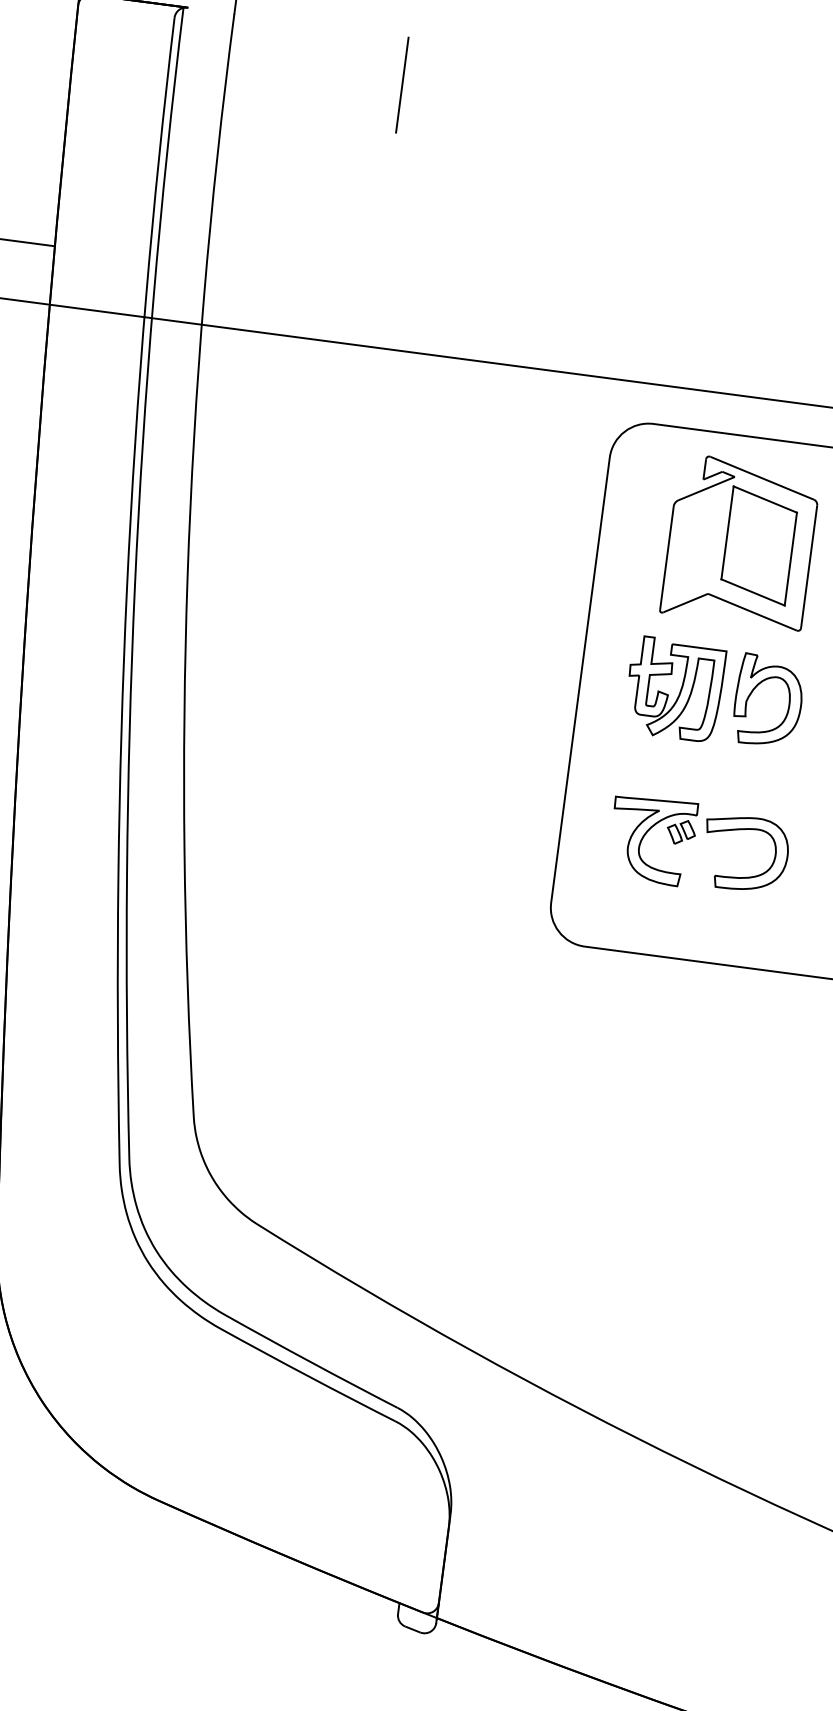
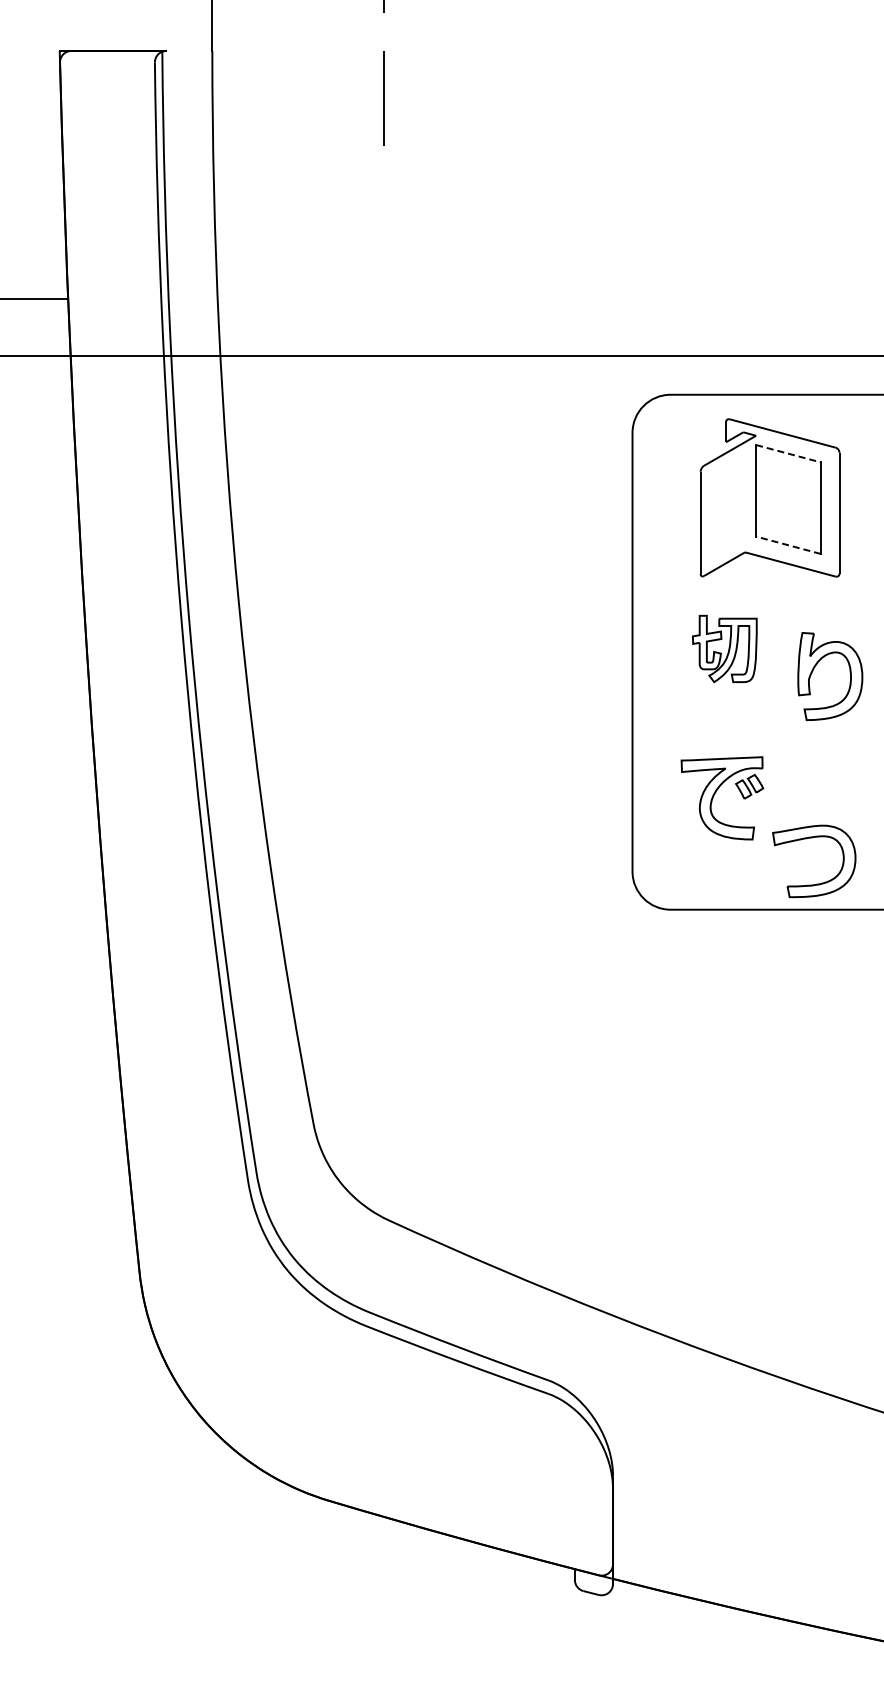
line: (765, 499) -> (788, 453), solid -> dashed
line: (752, 592) -> (787, 545), solid -> dashed
part: (674, 688) -> (724, 648), size x0.7
part: (753, 691) -> (814, 669), moved
part: (744, 876) -> (816, 883), moved

